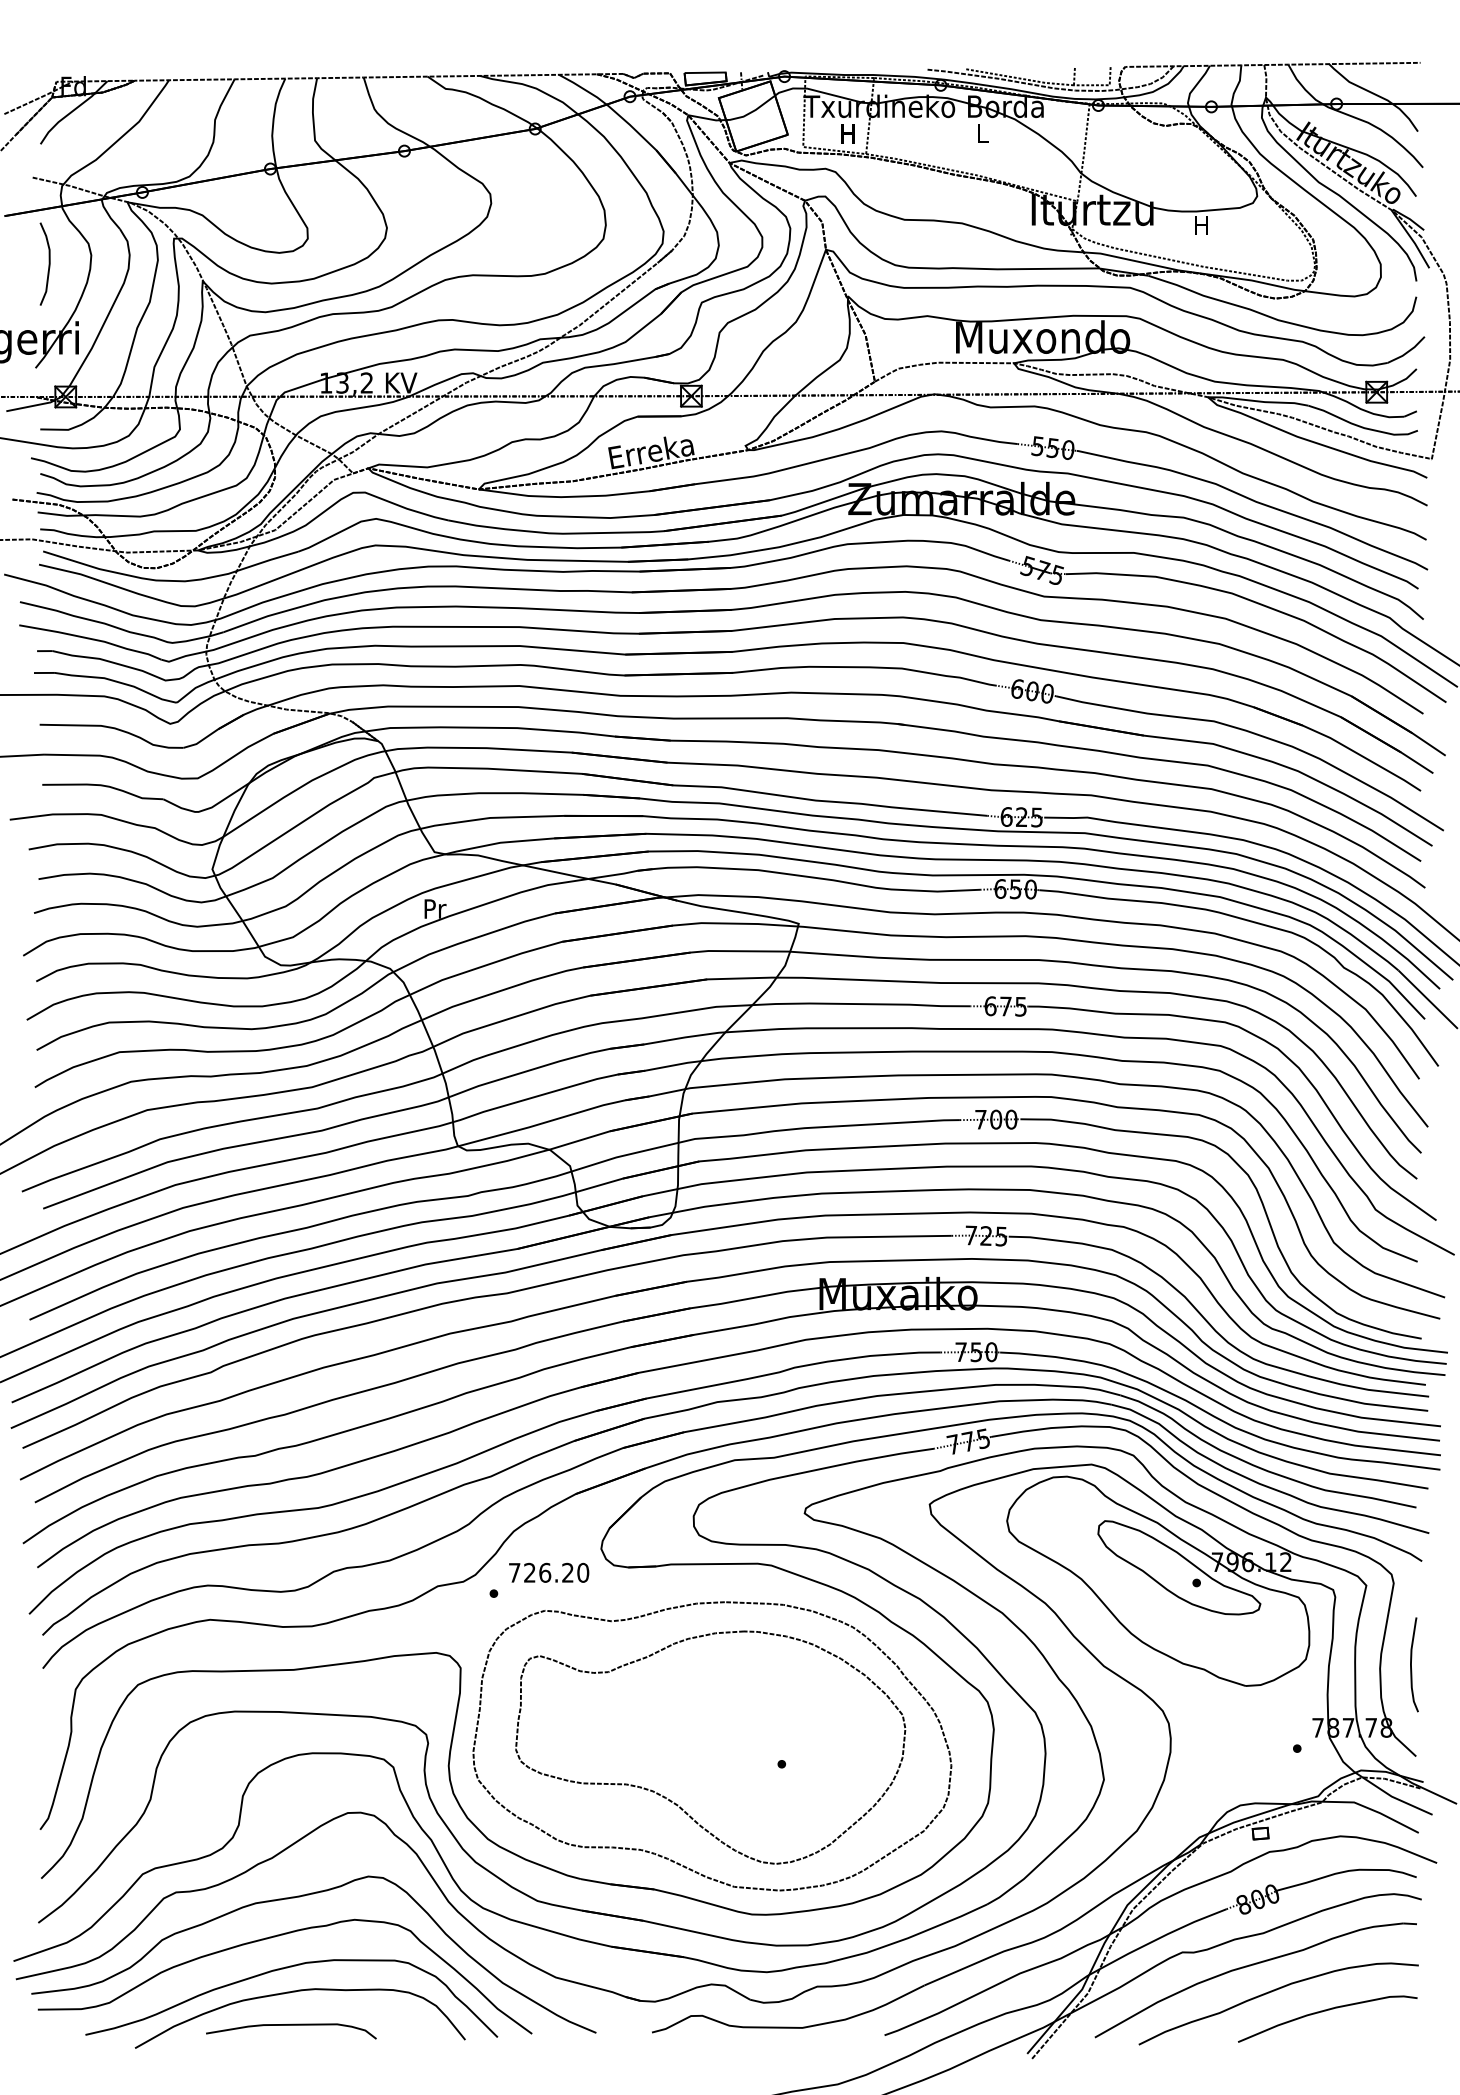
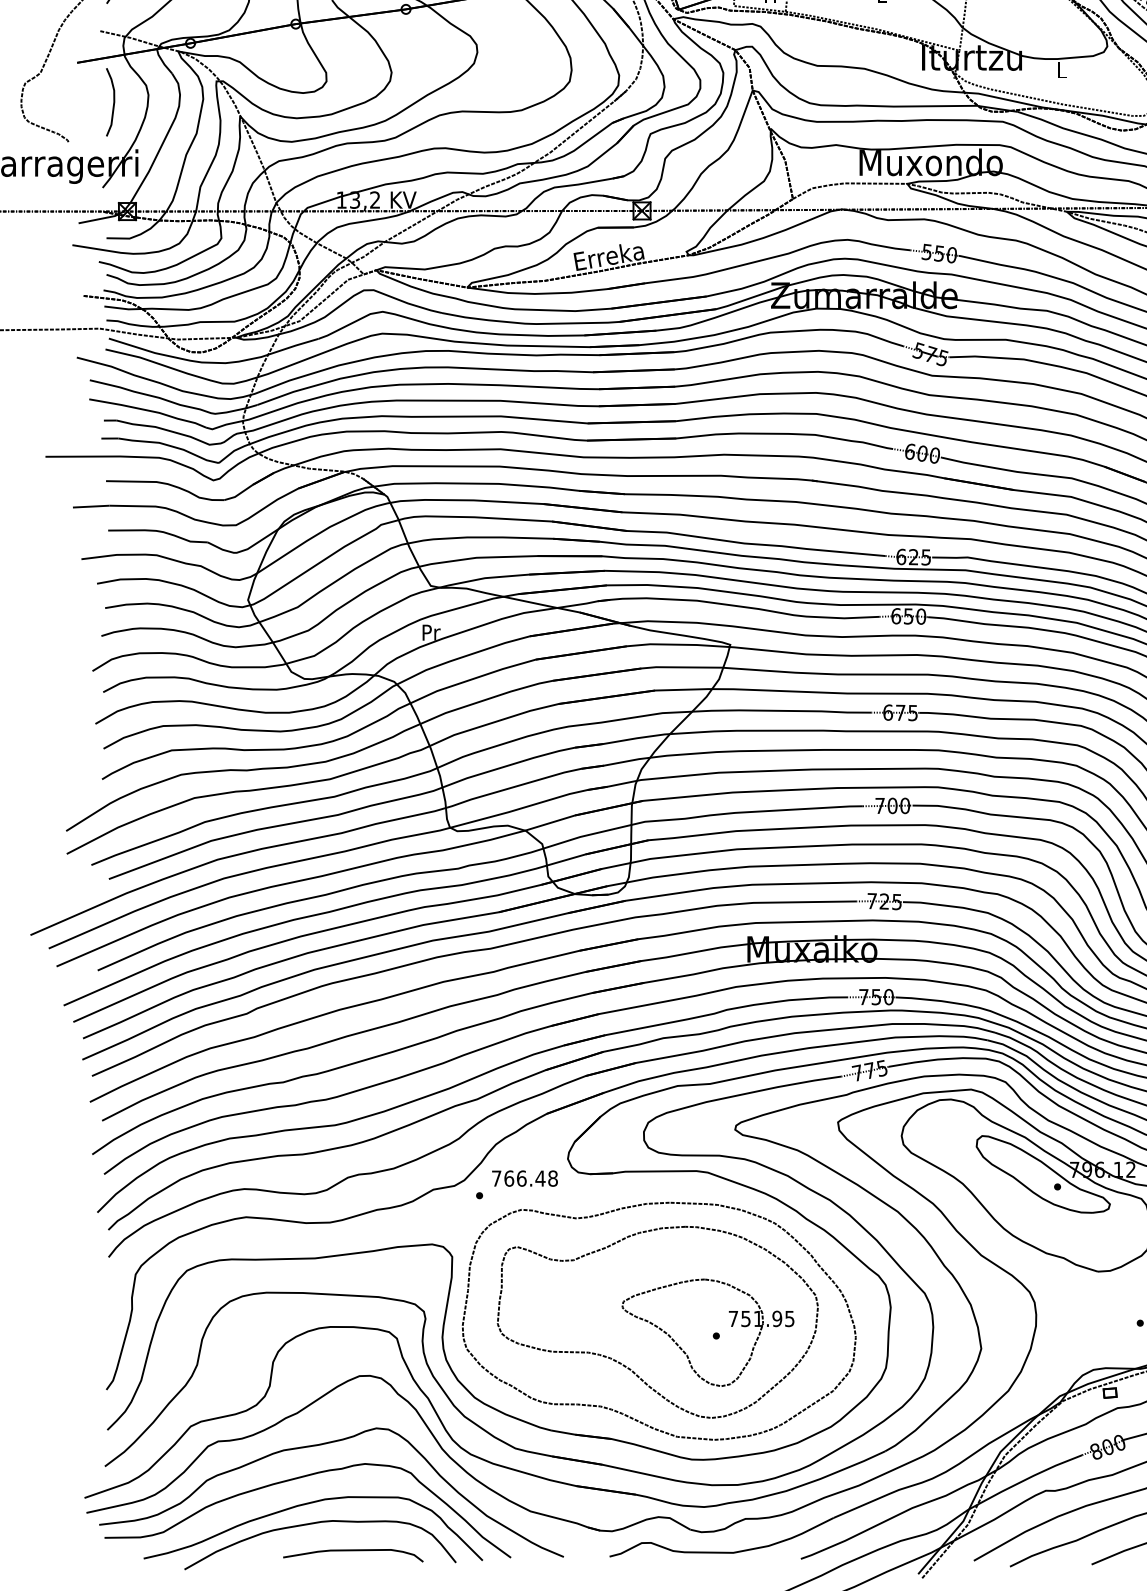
text: (1201, 225) -> (1061, 70), H -> L
text: (556, 1572) -> (531, 1178), 726.20 -> 766.48
part: (799, 1752) -> (730, 1326), added
curve: (291, 2025) -> (353, 1550), moved

